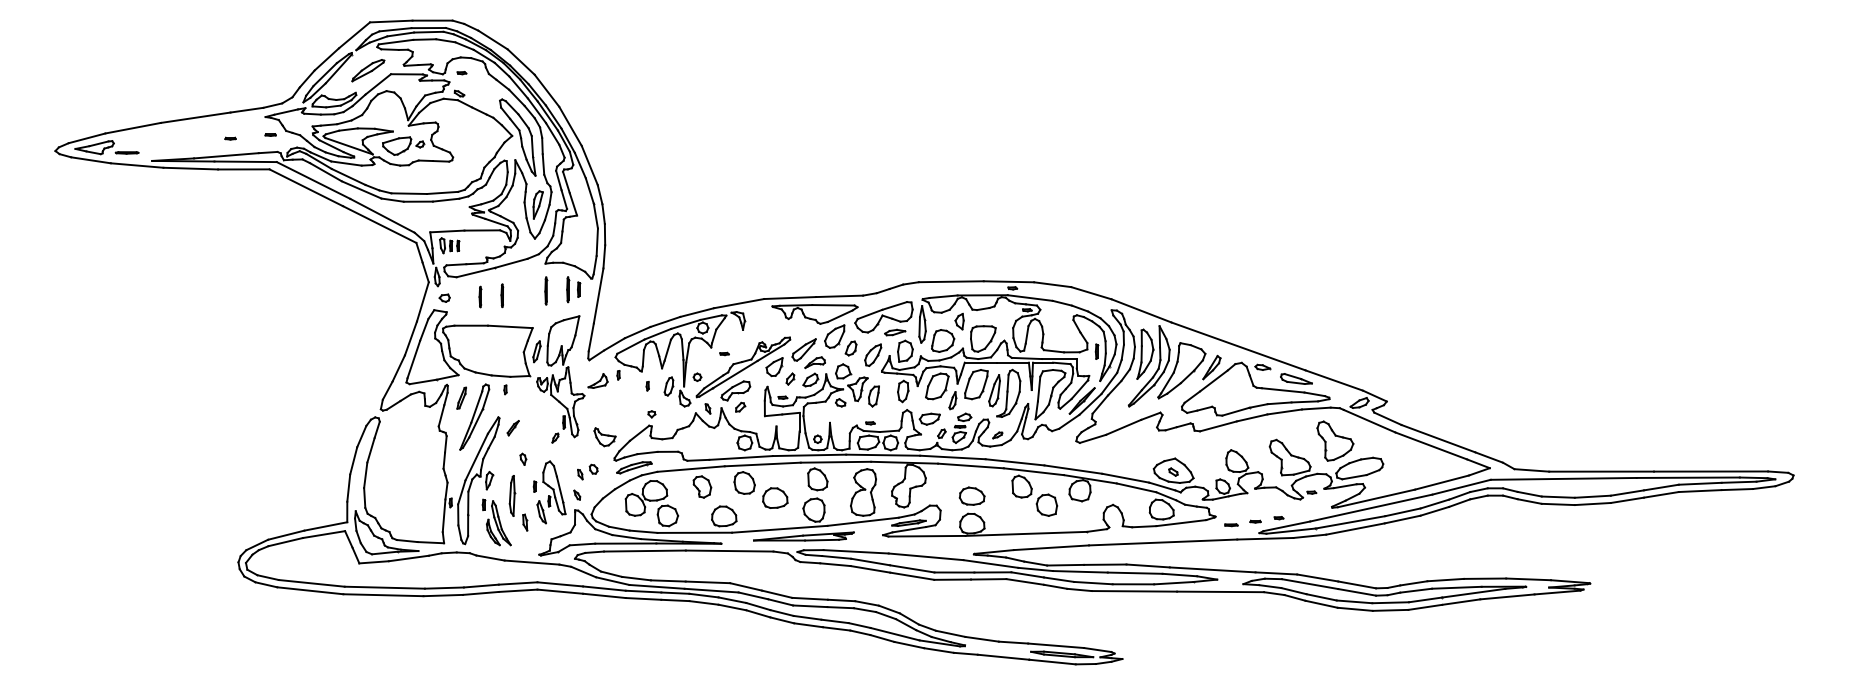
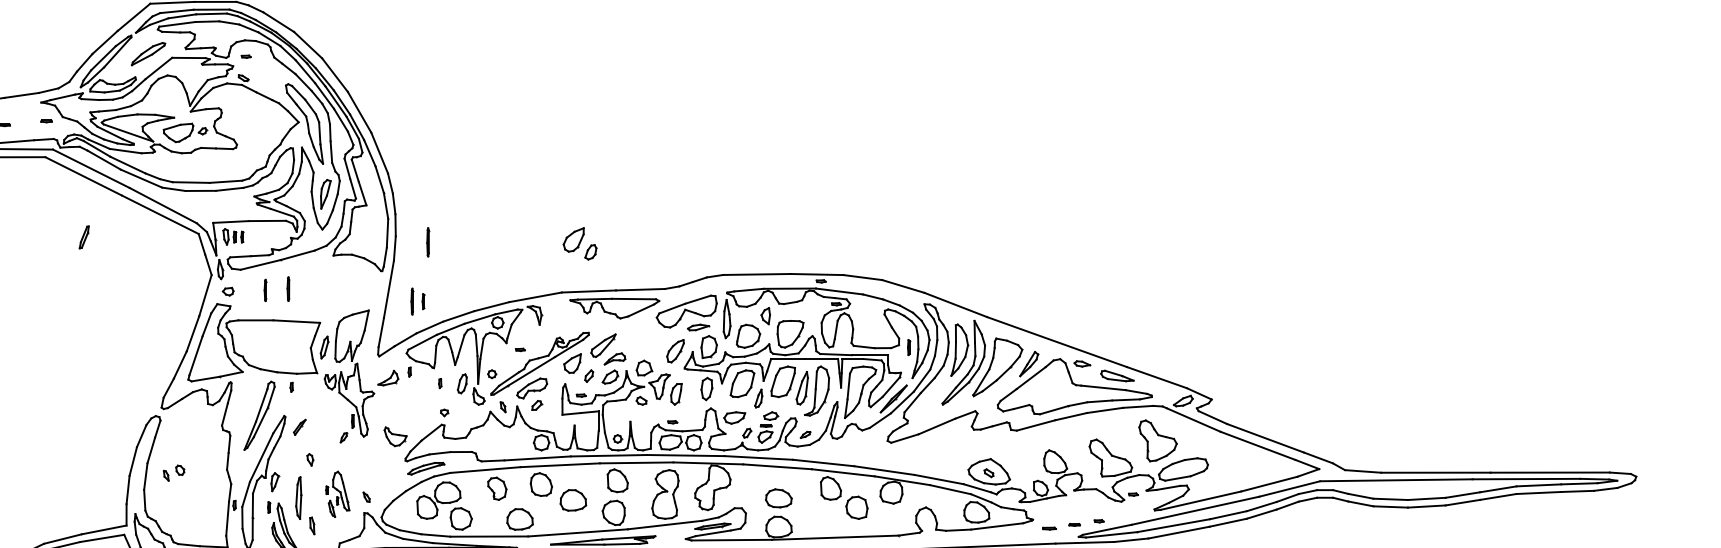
part: (573, 289) -> (418, 301), moved
line: (546, 290) -> (428, 241), moved
part: (840, 340) -> (579, 243), moved
part: (461, 397) -> (83, 236), moved
part: (587, 471) -> (173, 472), moved
part: (549, 492) -> (337, 494), size x0.7

